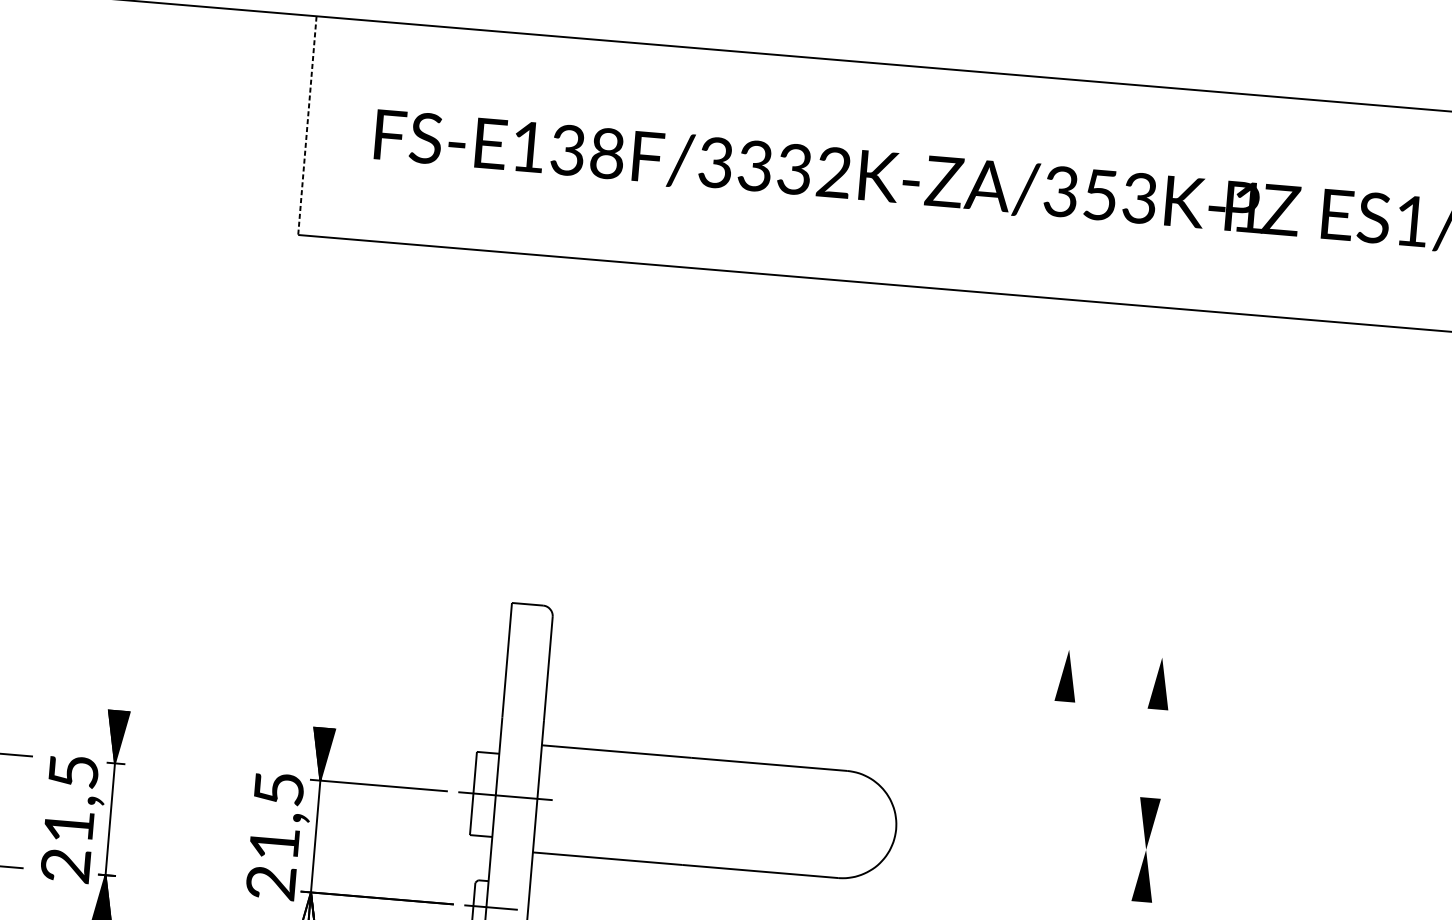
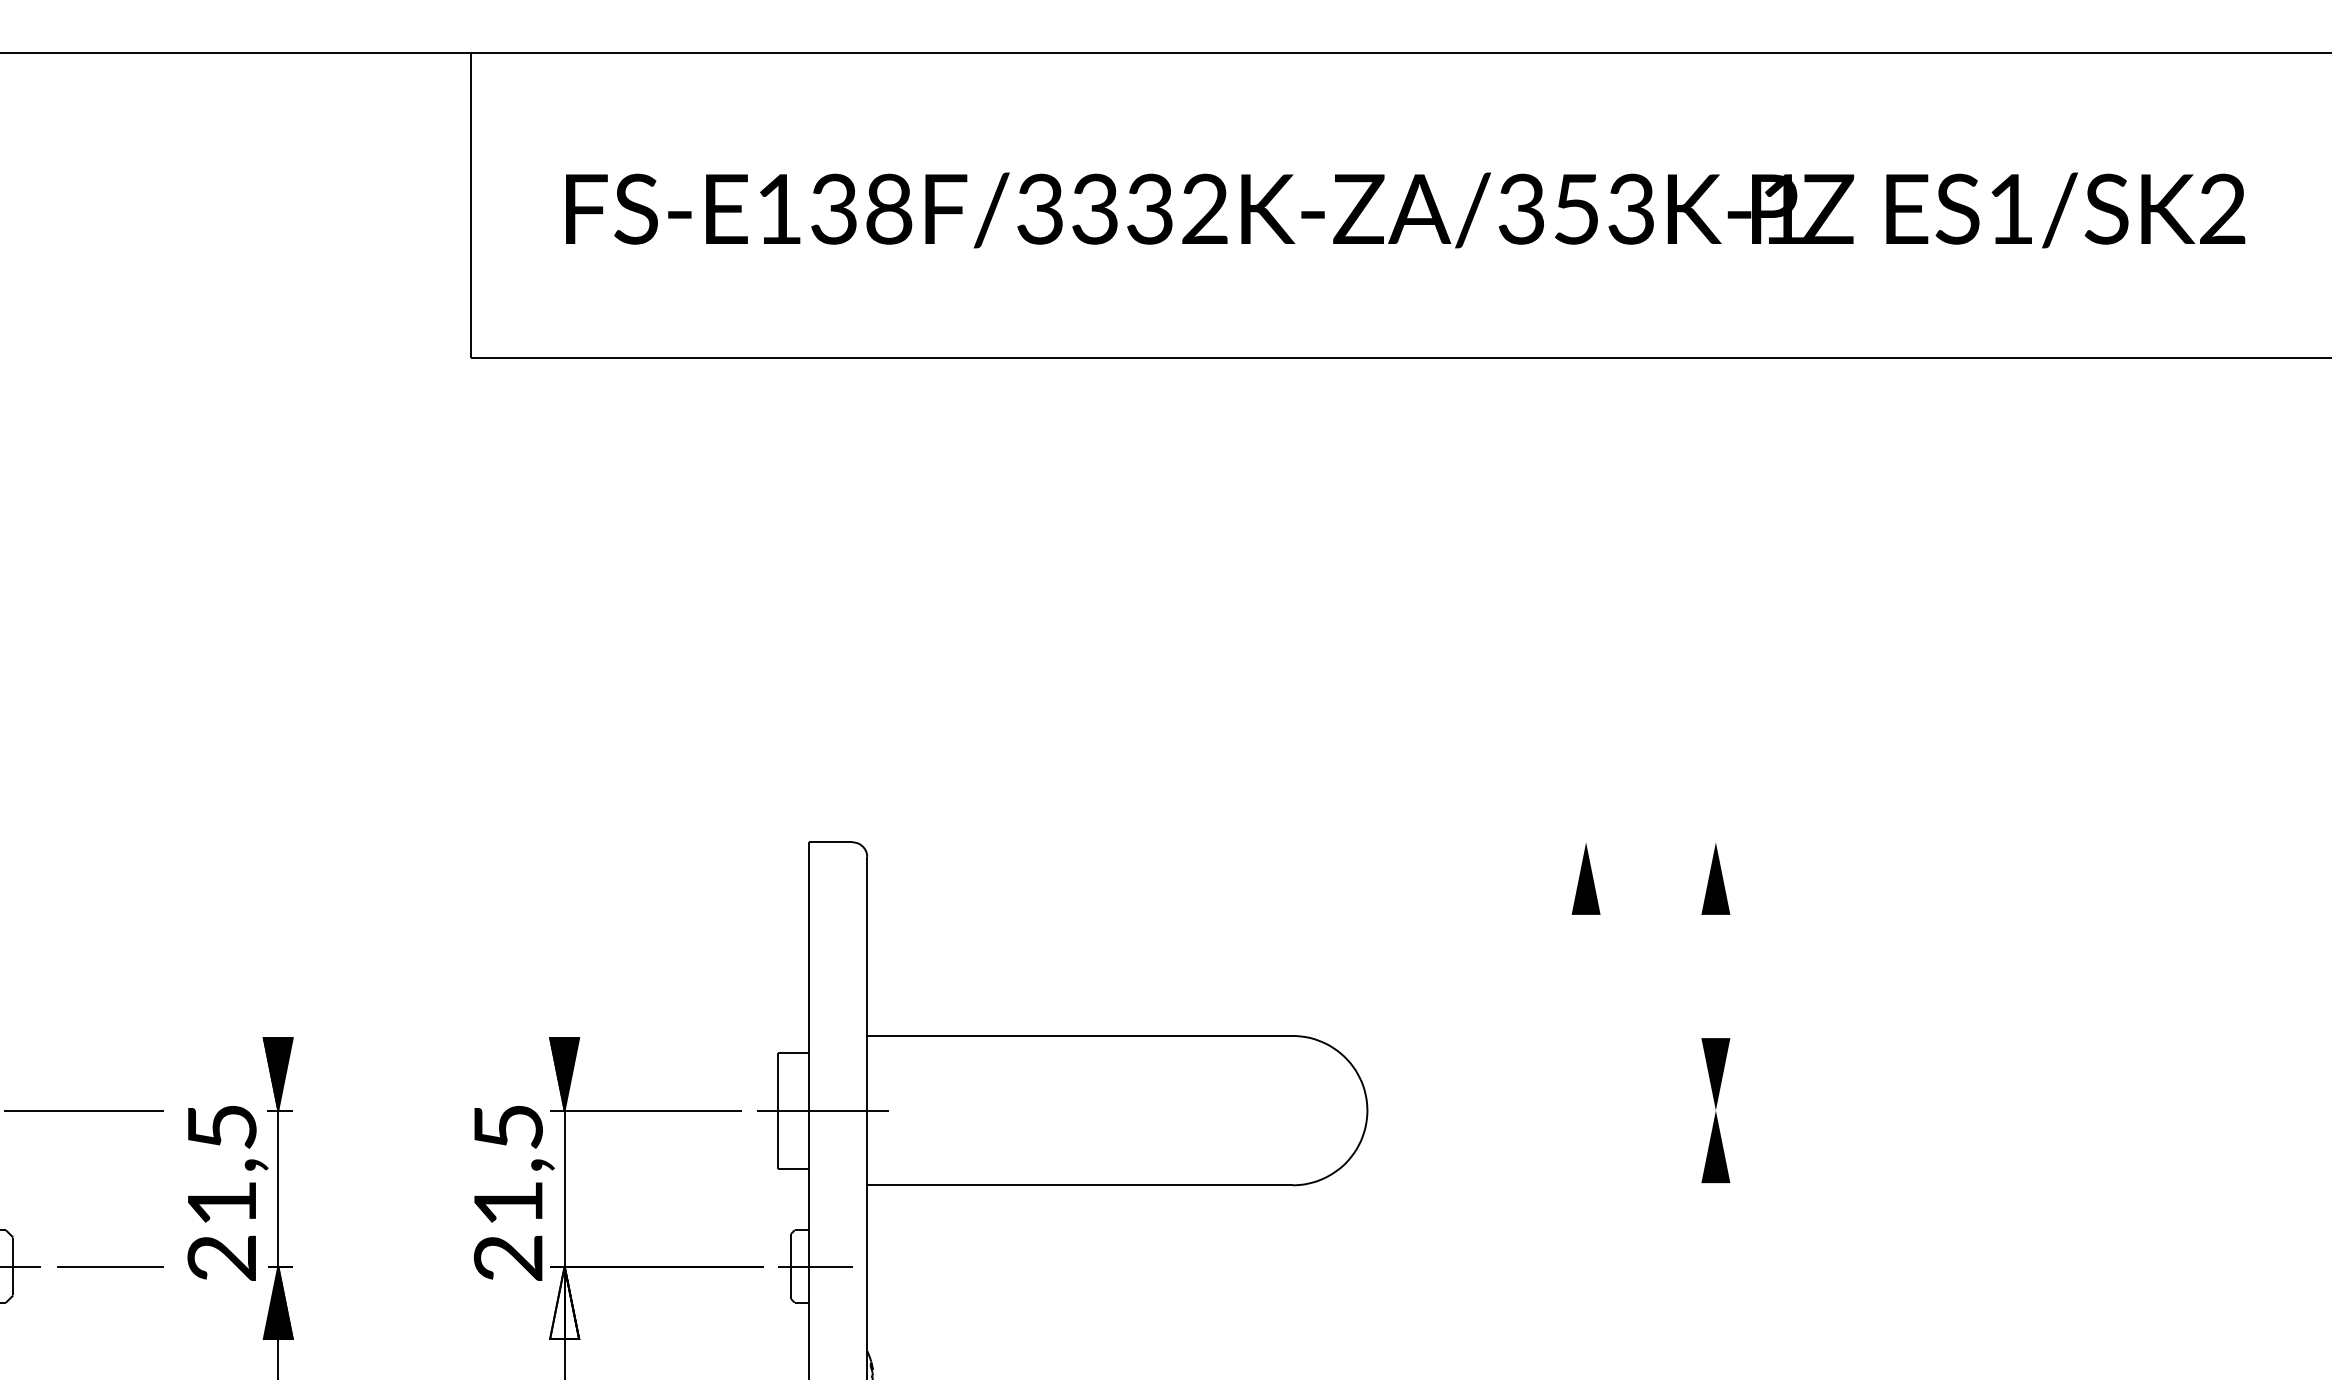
line: (307, 126) -> (470, 206), dashed -> solid

